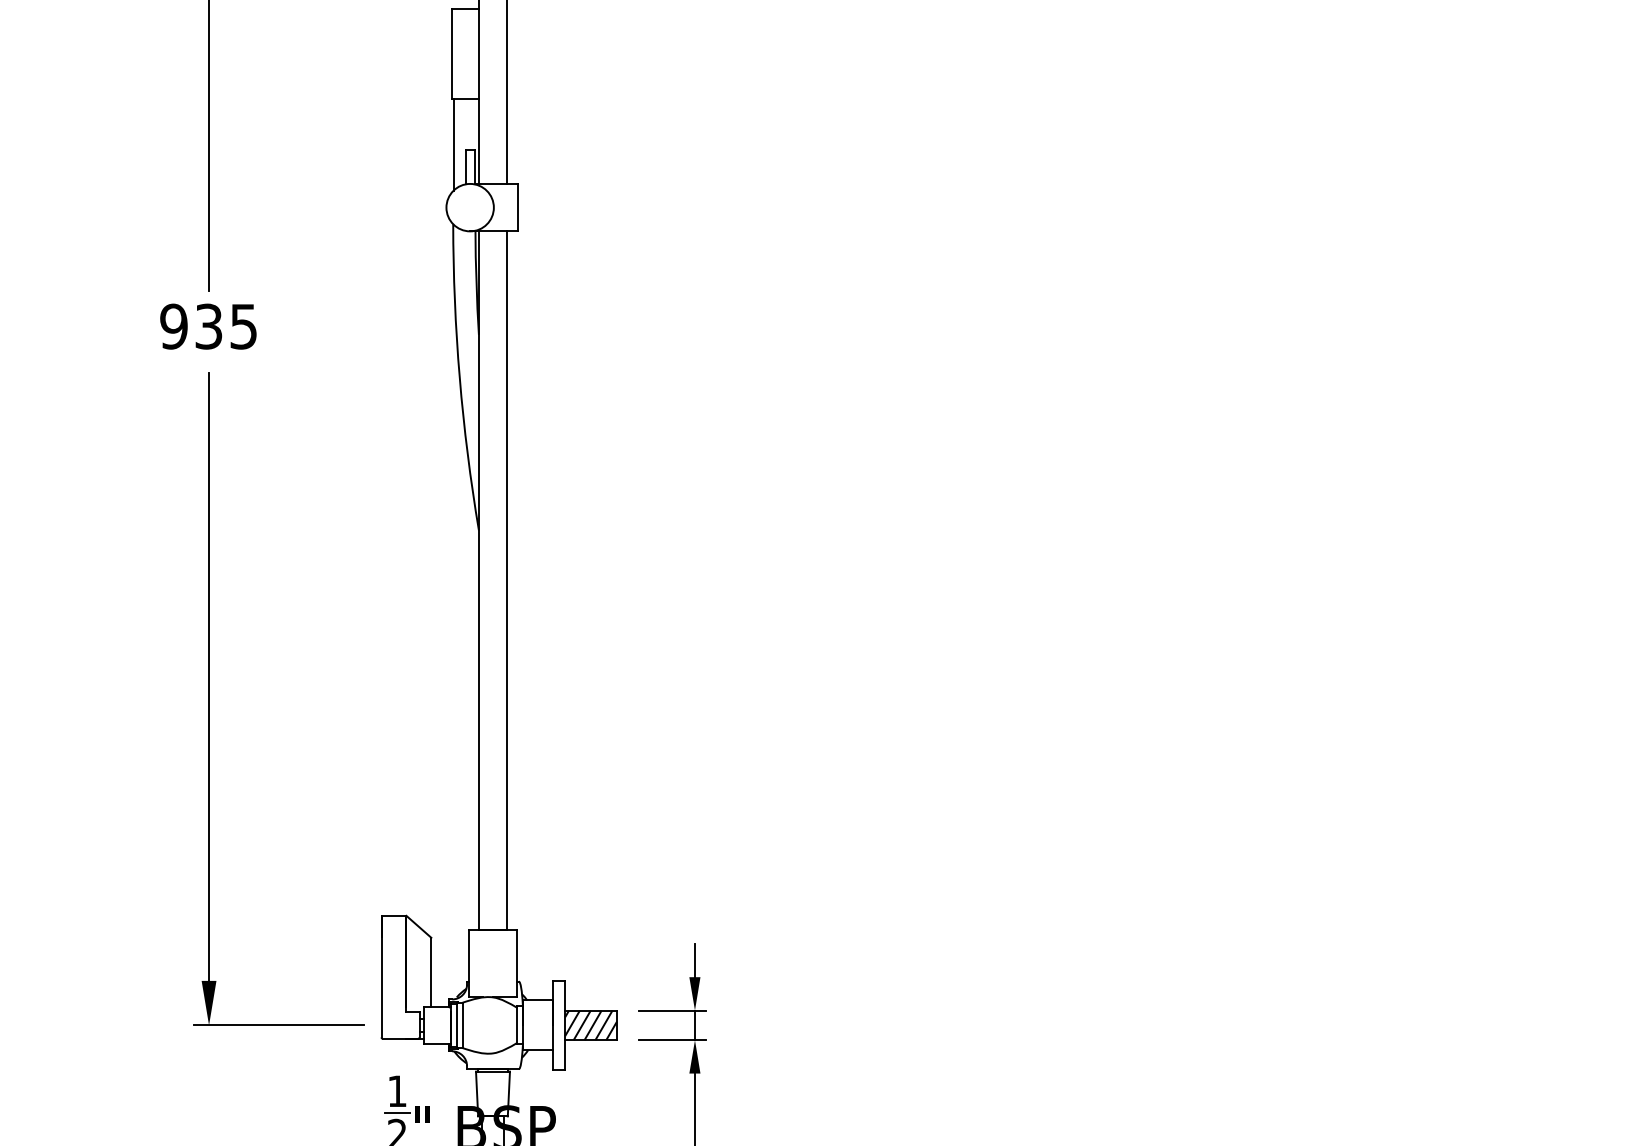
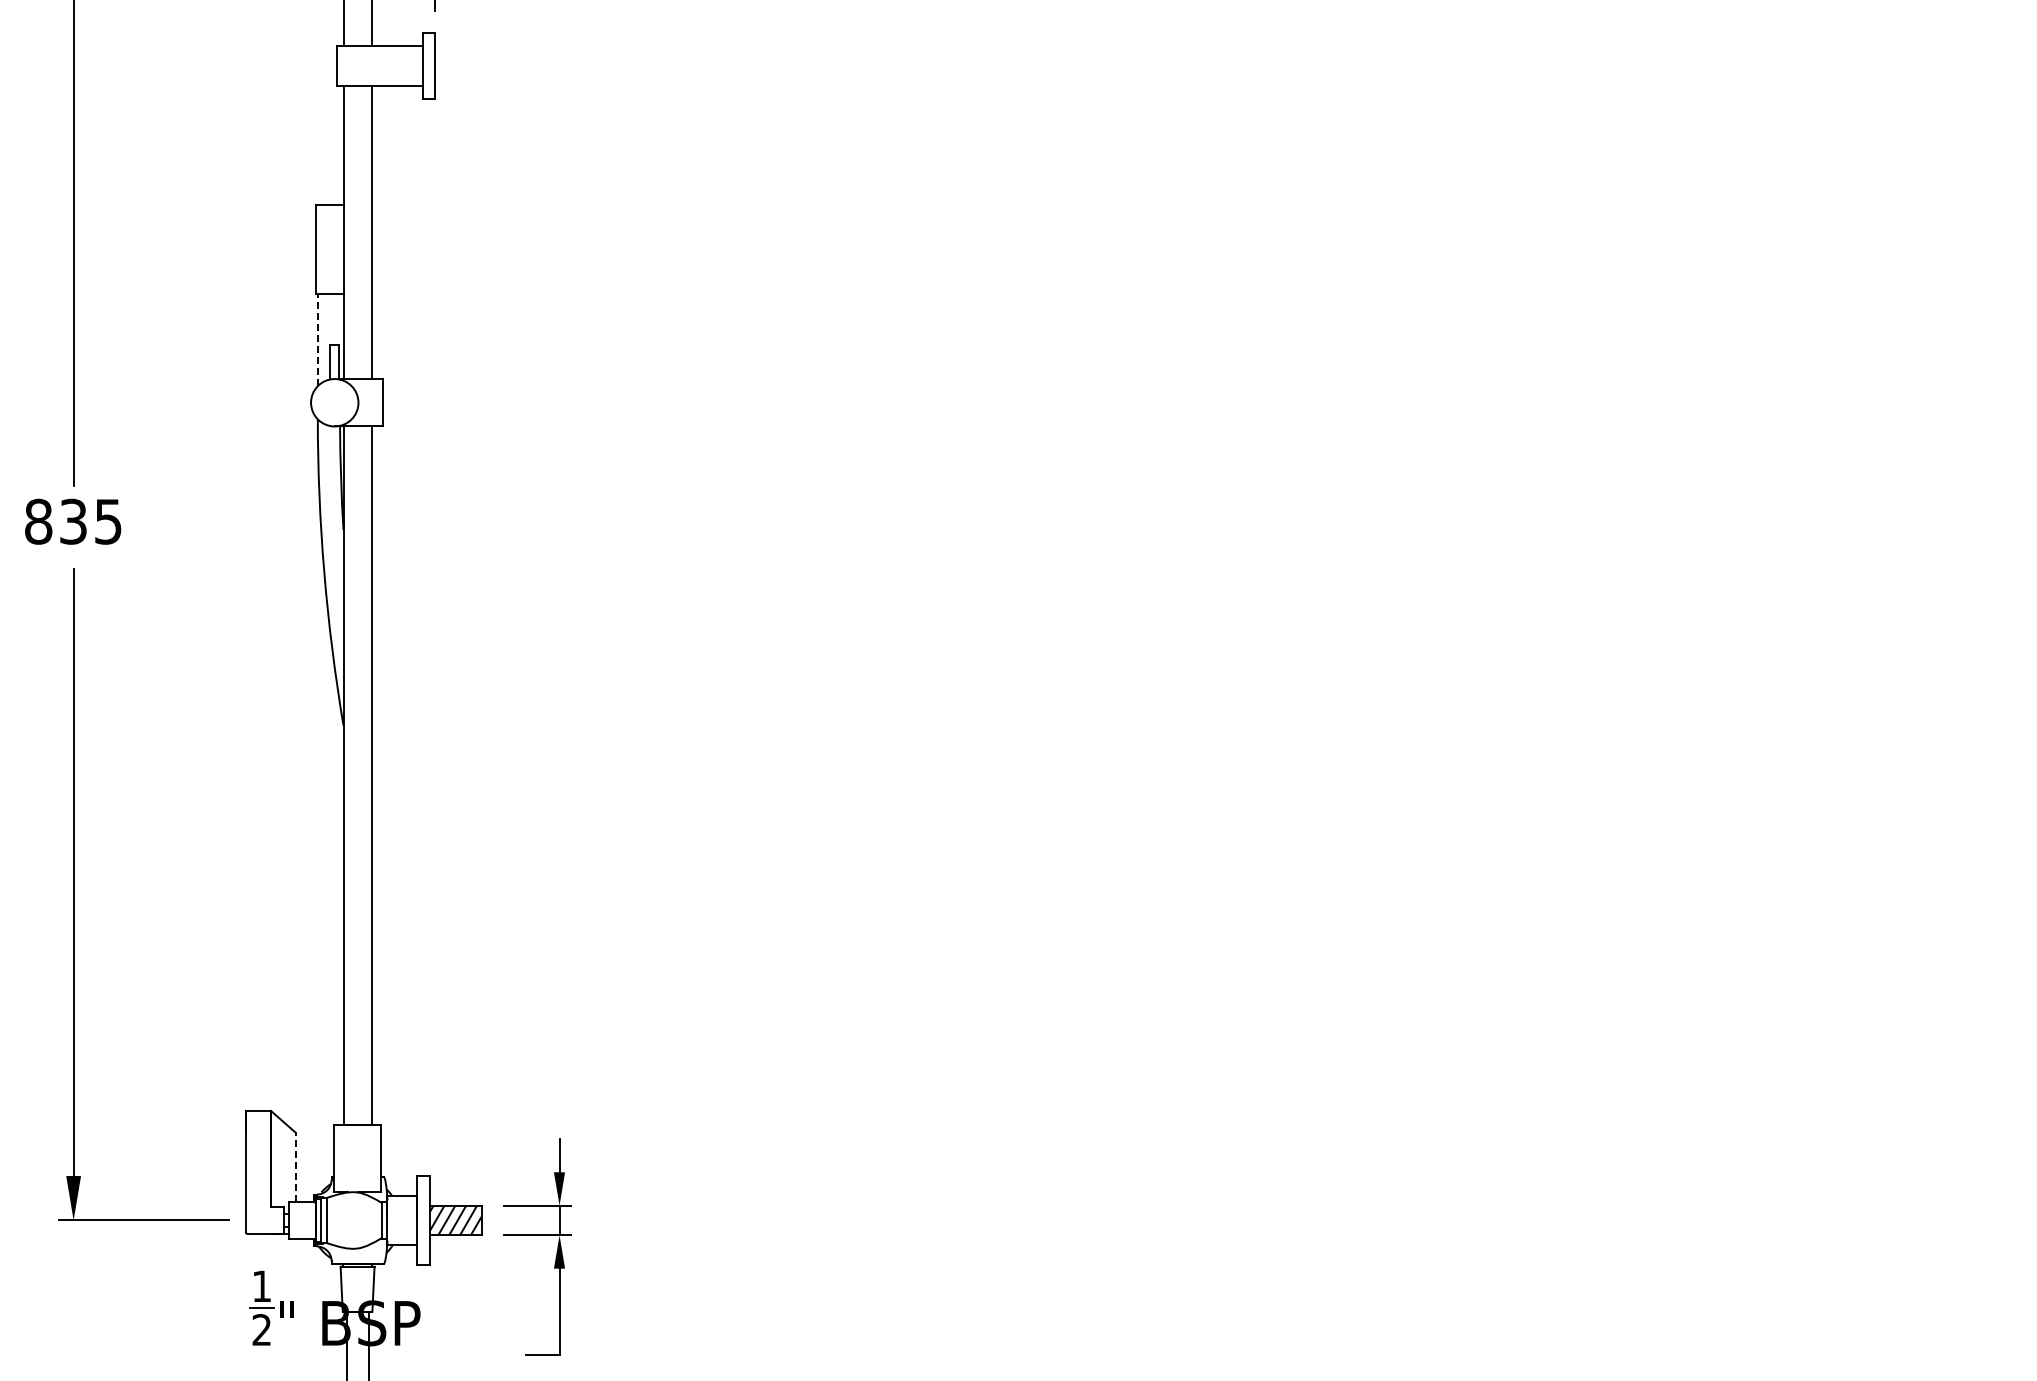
line: (453, 145) -> (318, 340), solid -> dashed
text: (173, 326) -> (38, 521), 935 -> 835
line: (430, 972) -> (295, 1167), solid -> dashed

